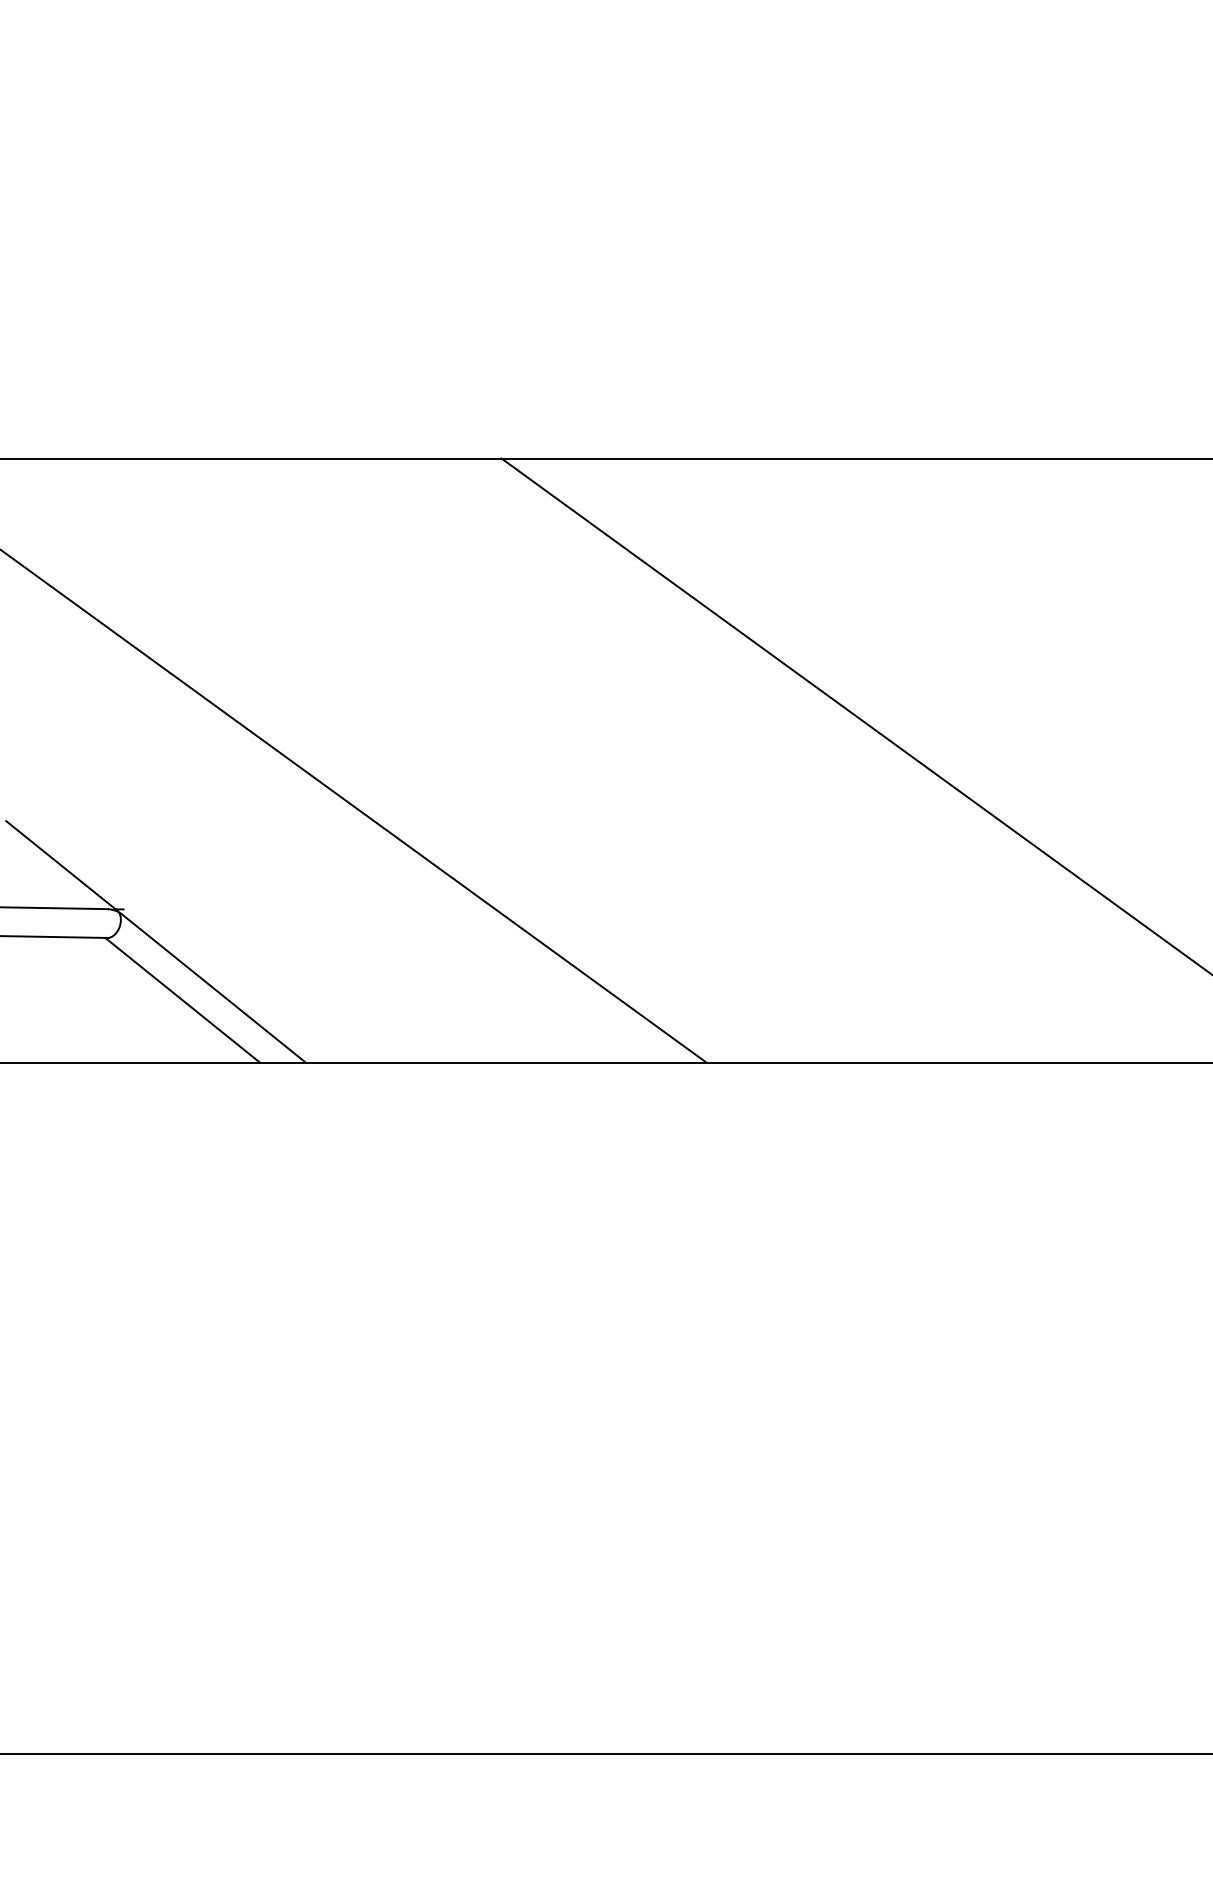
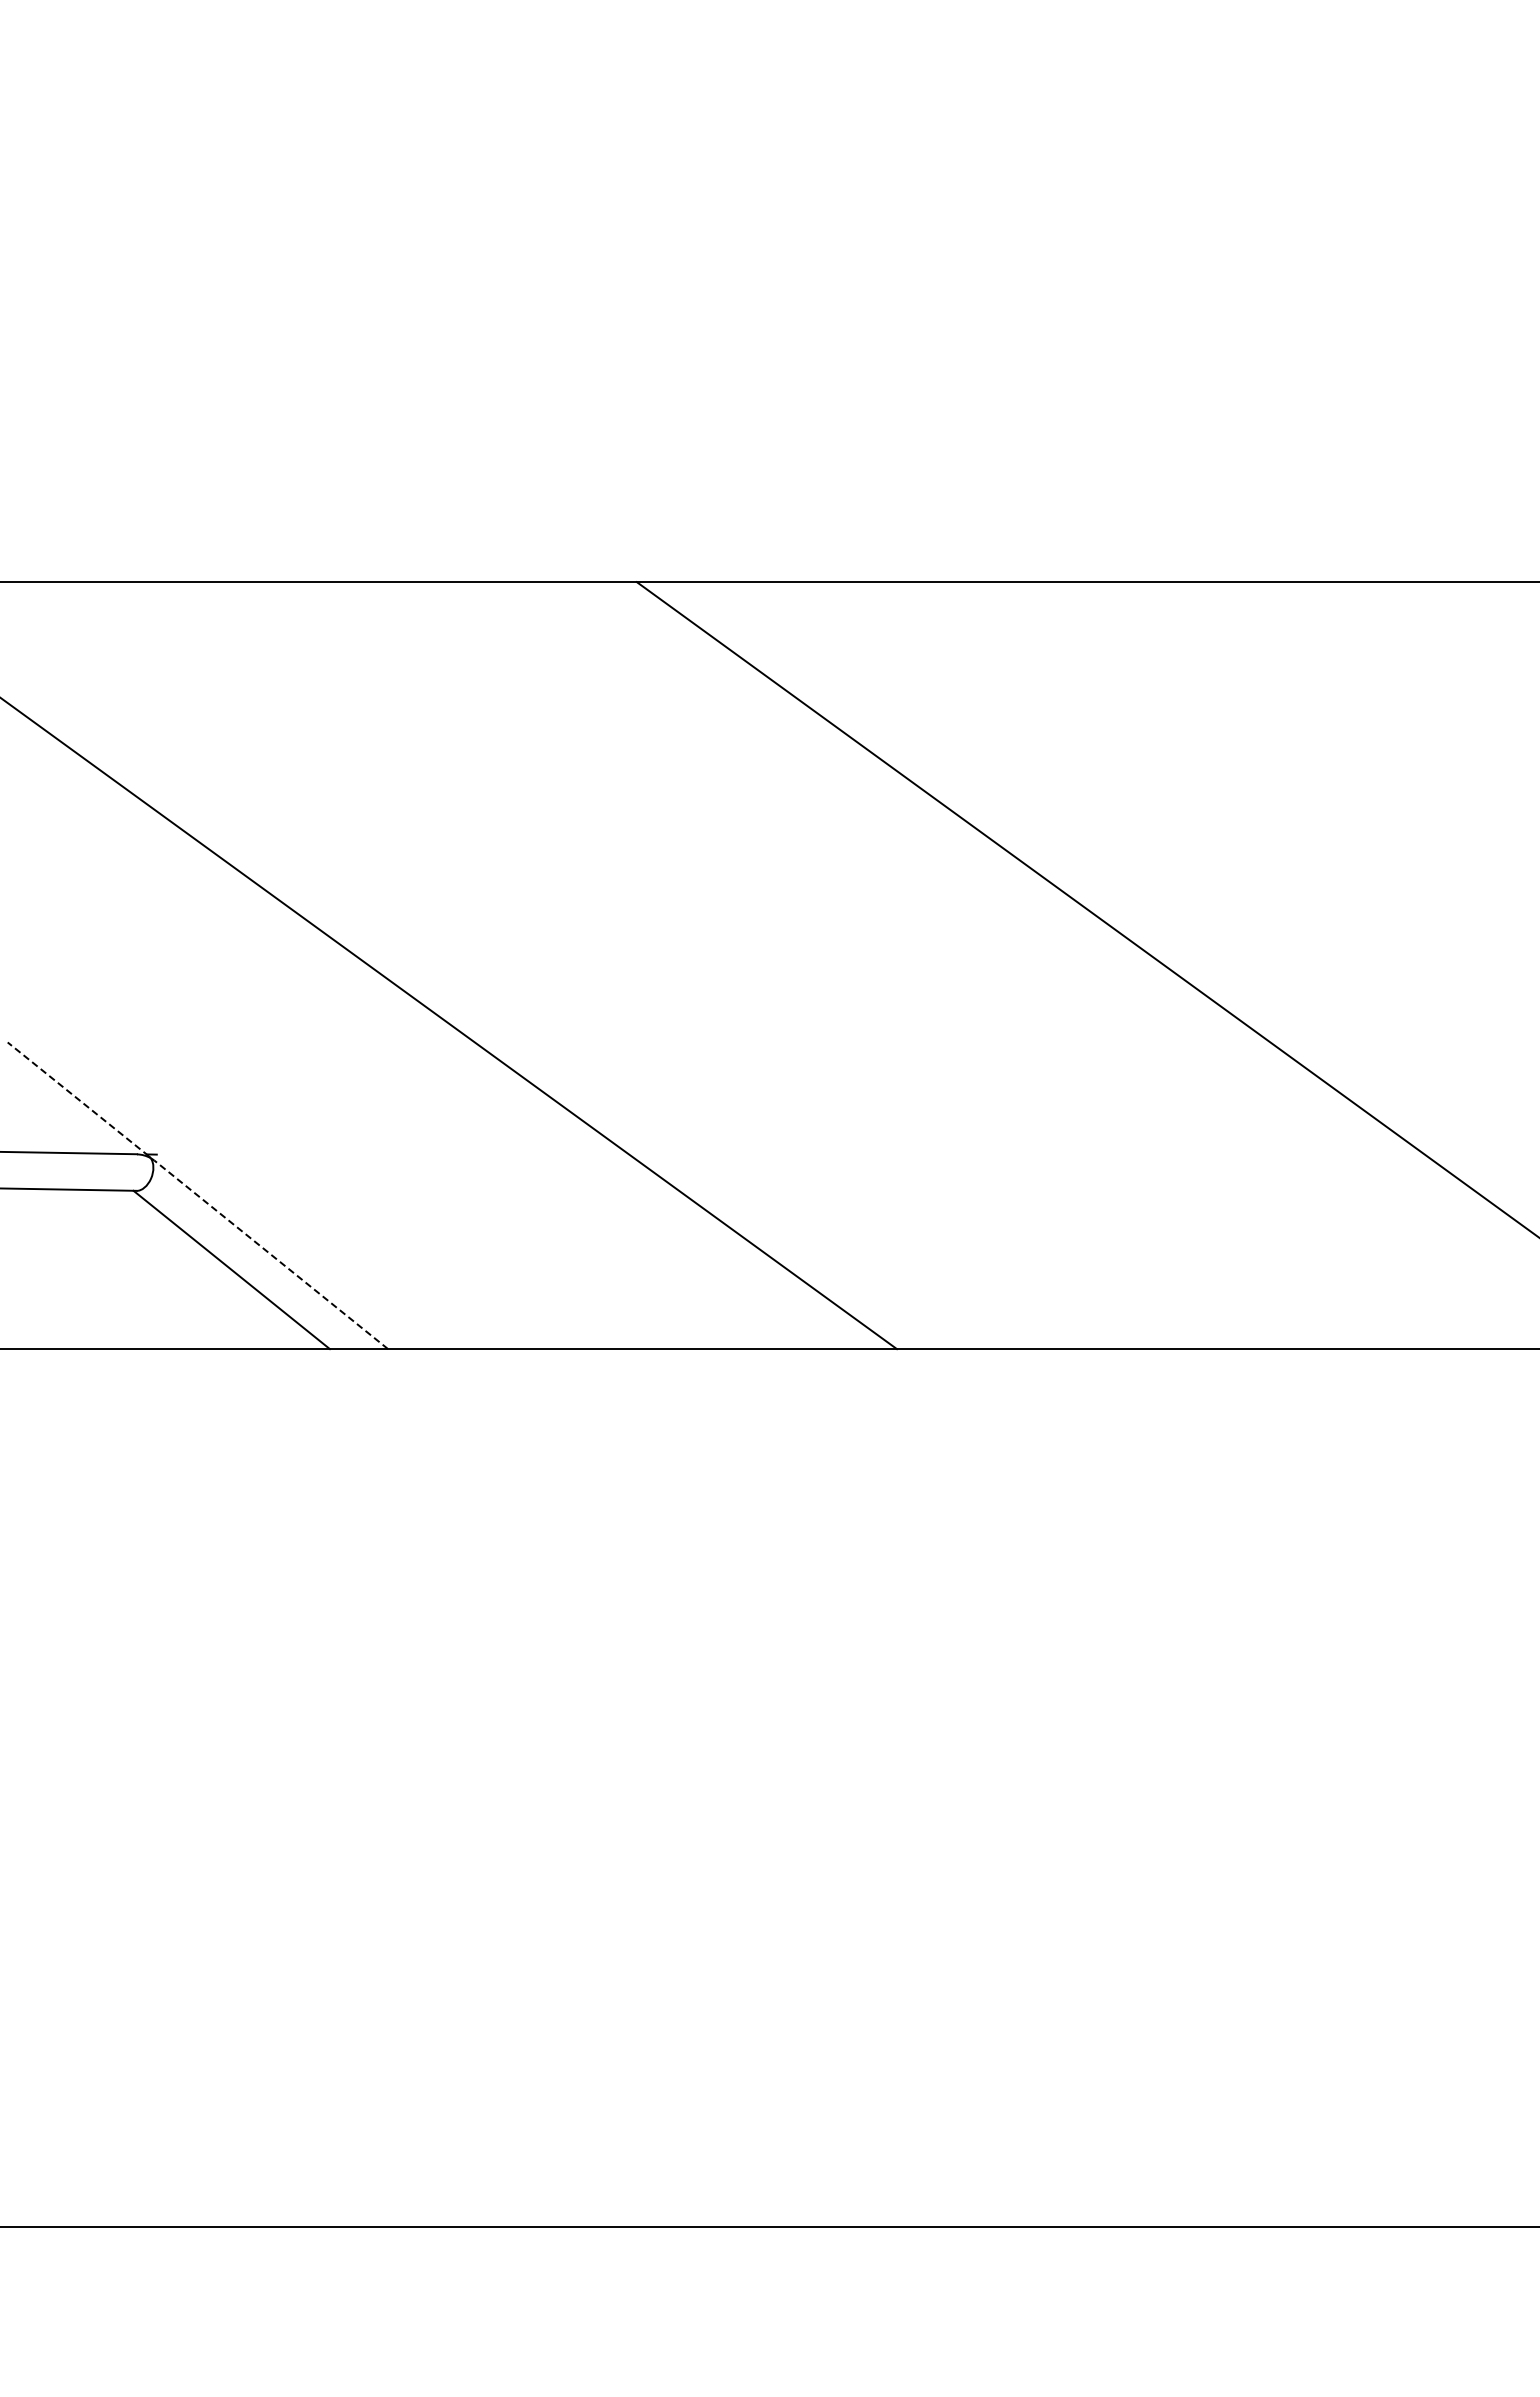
line: (61, 866) -> (78, 1099), solid -> dashed
line: (213, 988) -> (270, 1254), solid -> dashed

